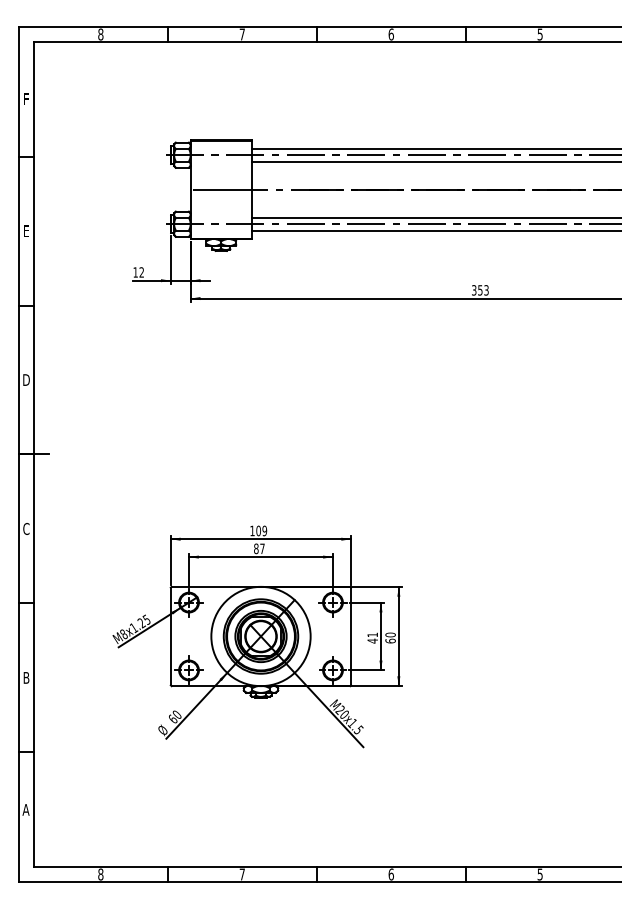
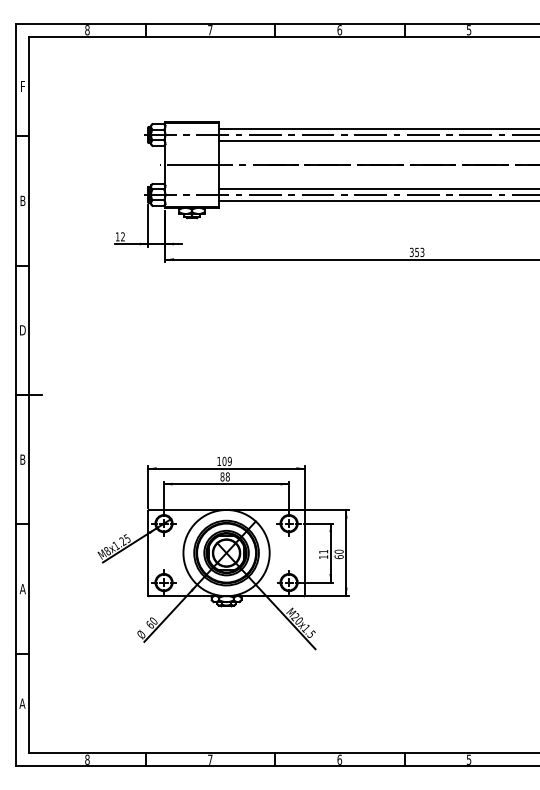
text: (26, 230) -> (22, 200), E -> B
text: (26, 528) -> (22, 459), C -> B
text: (262, 548) -> (227, 476), 87 -> 88
text: (372, 641) -> (323, 557), 41 -> 11
text: (26, 678) -> (22, 589), B -> A

